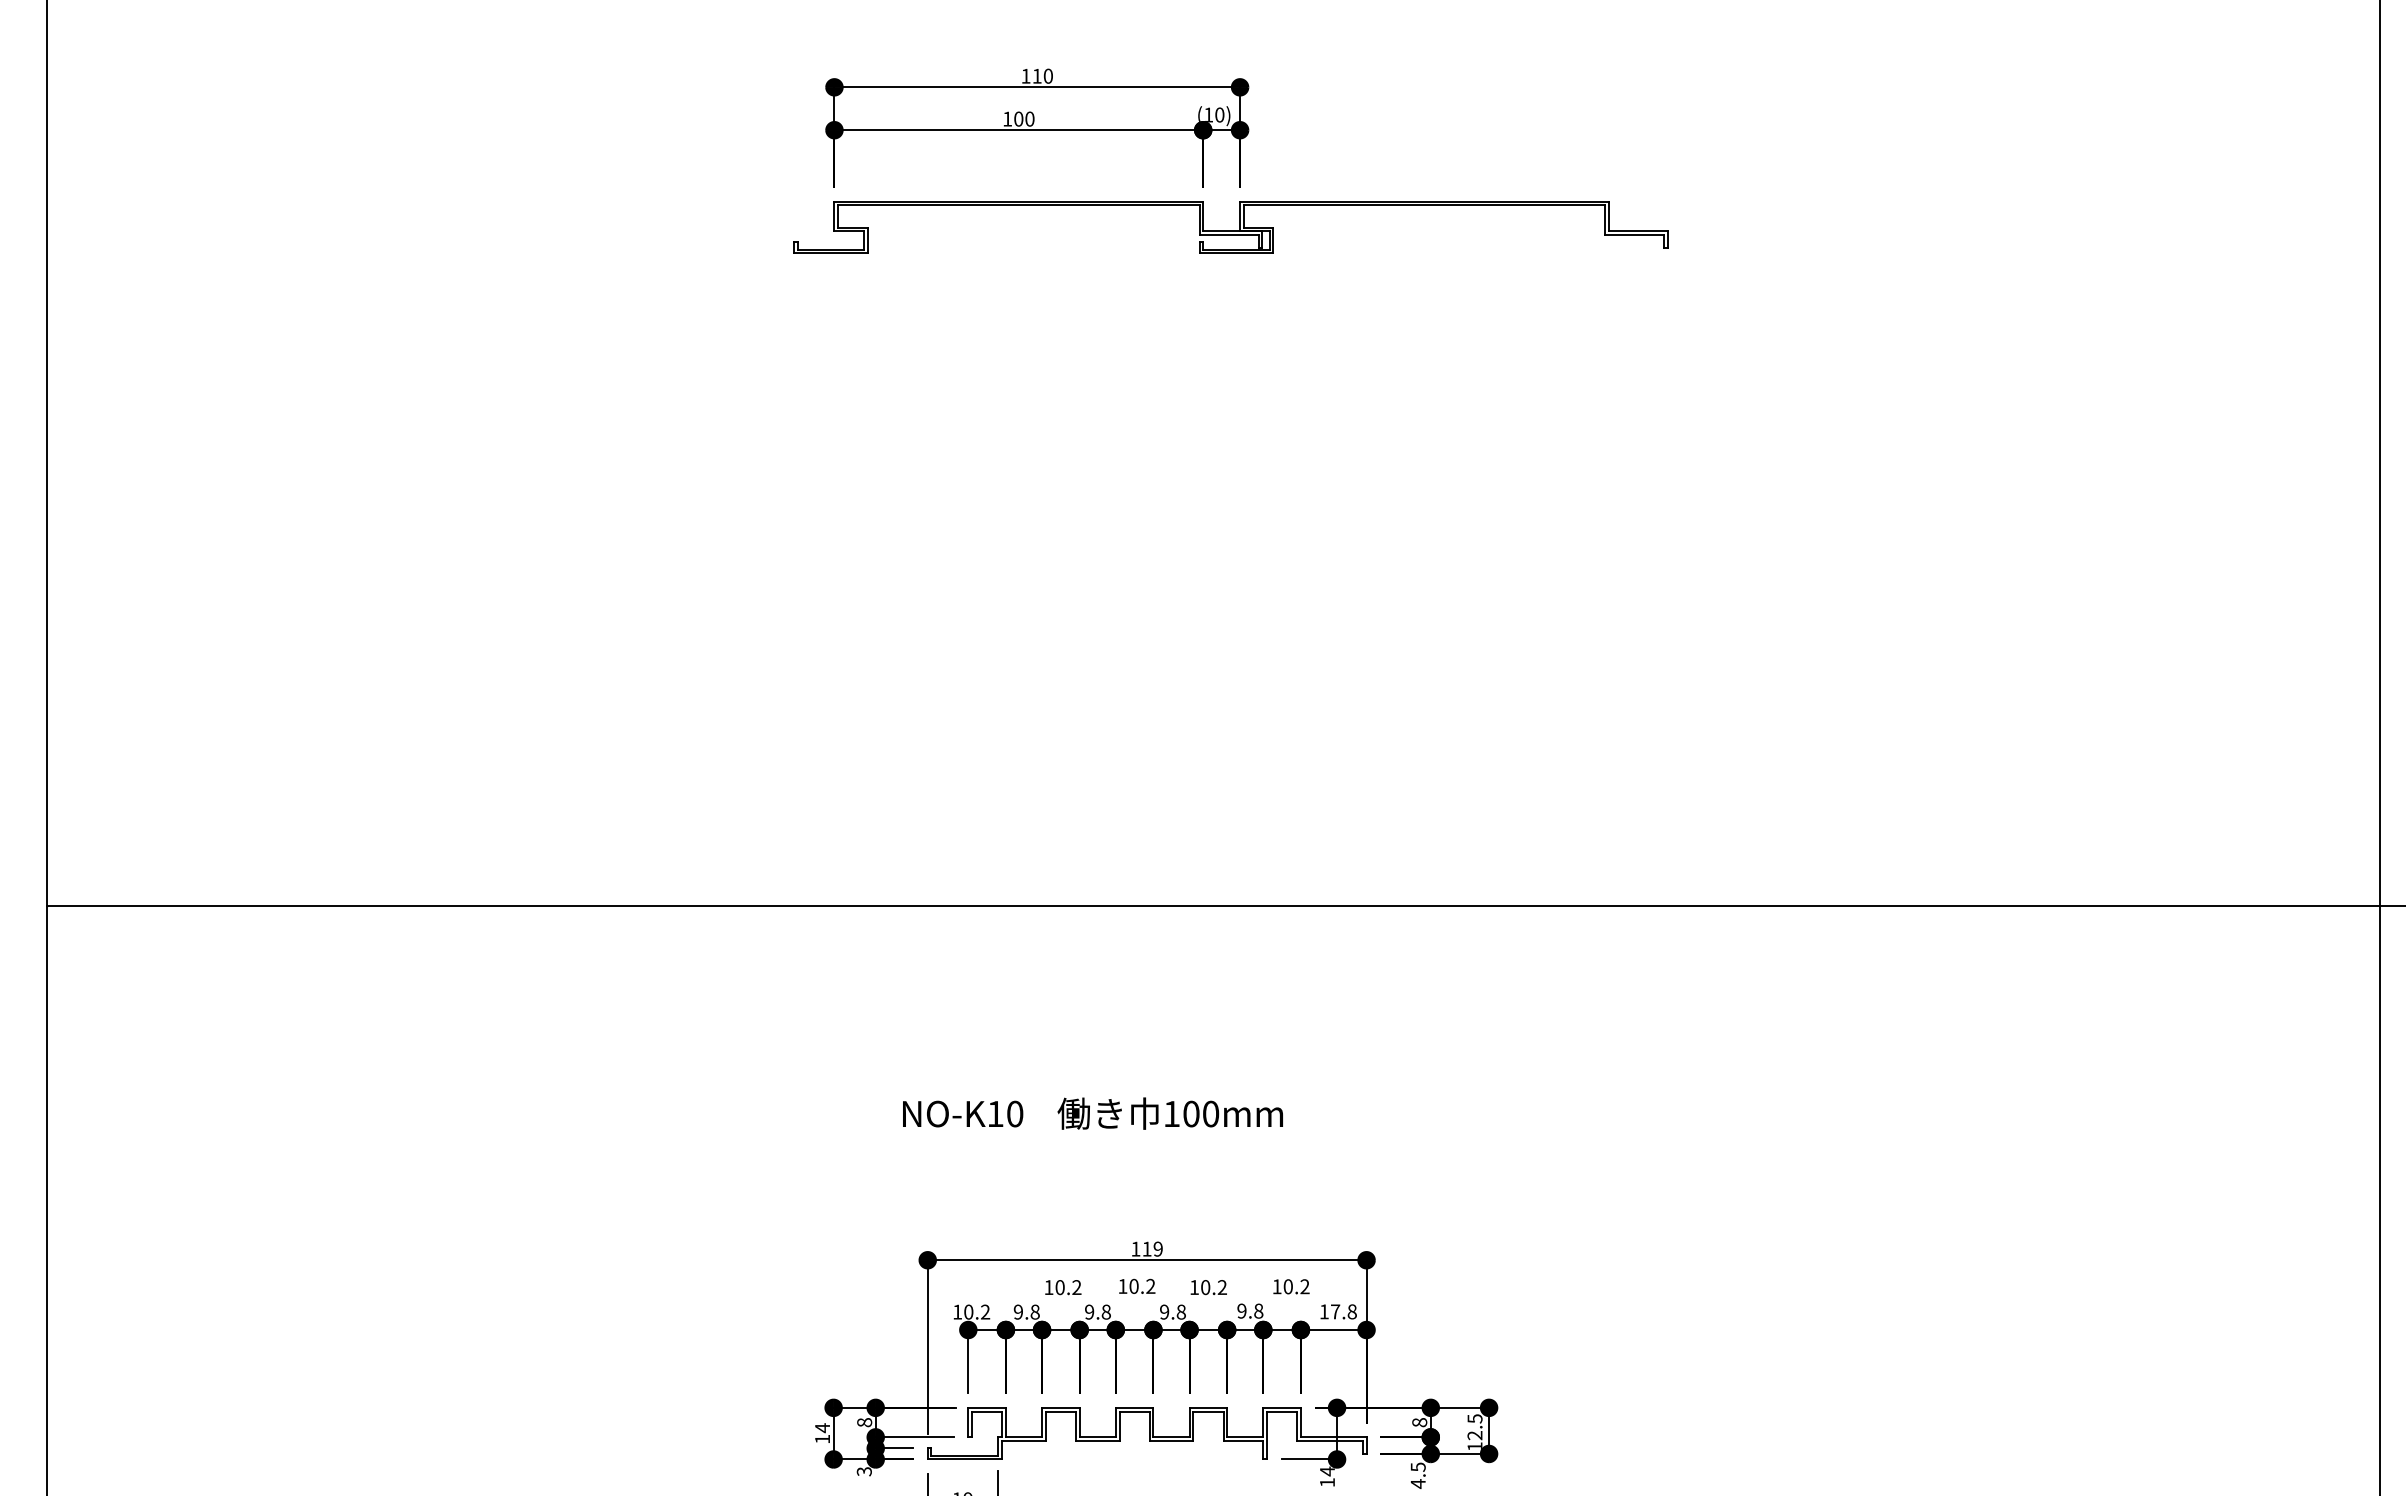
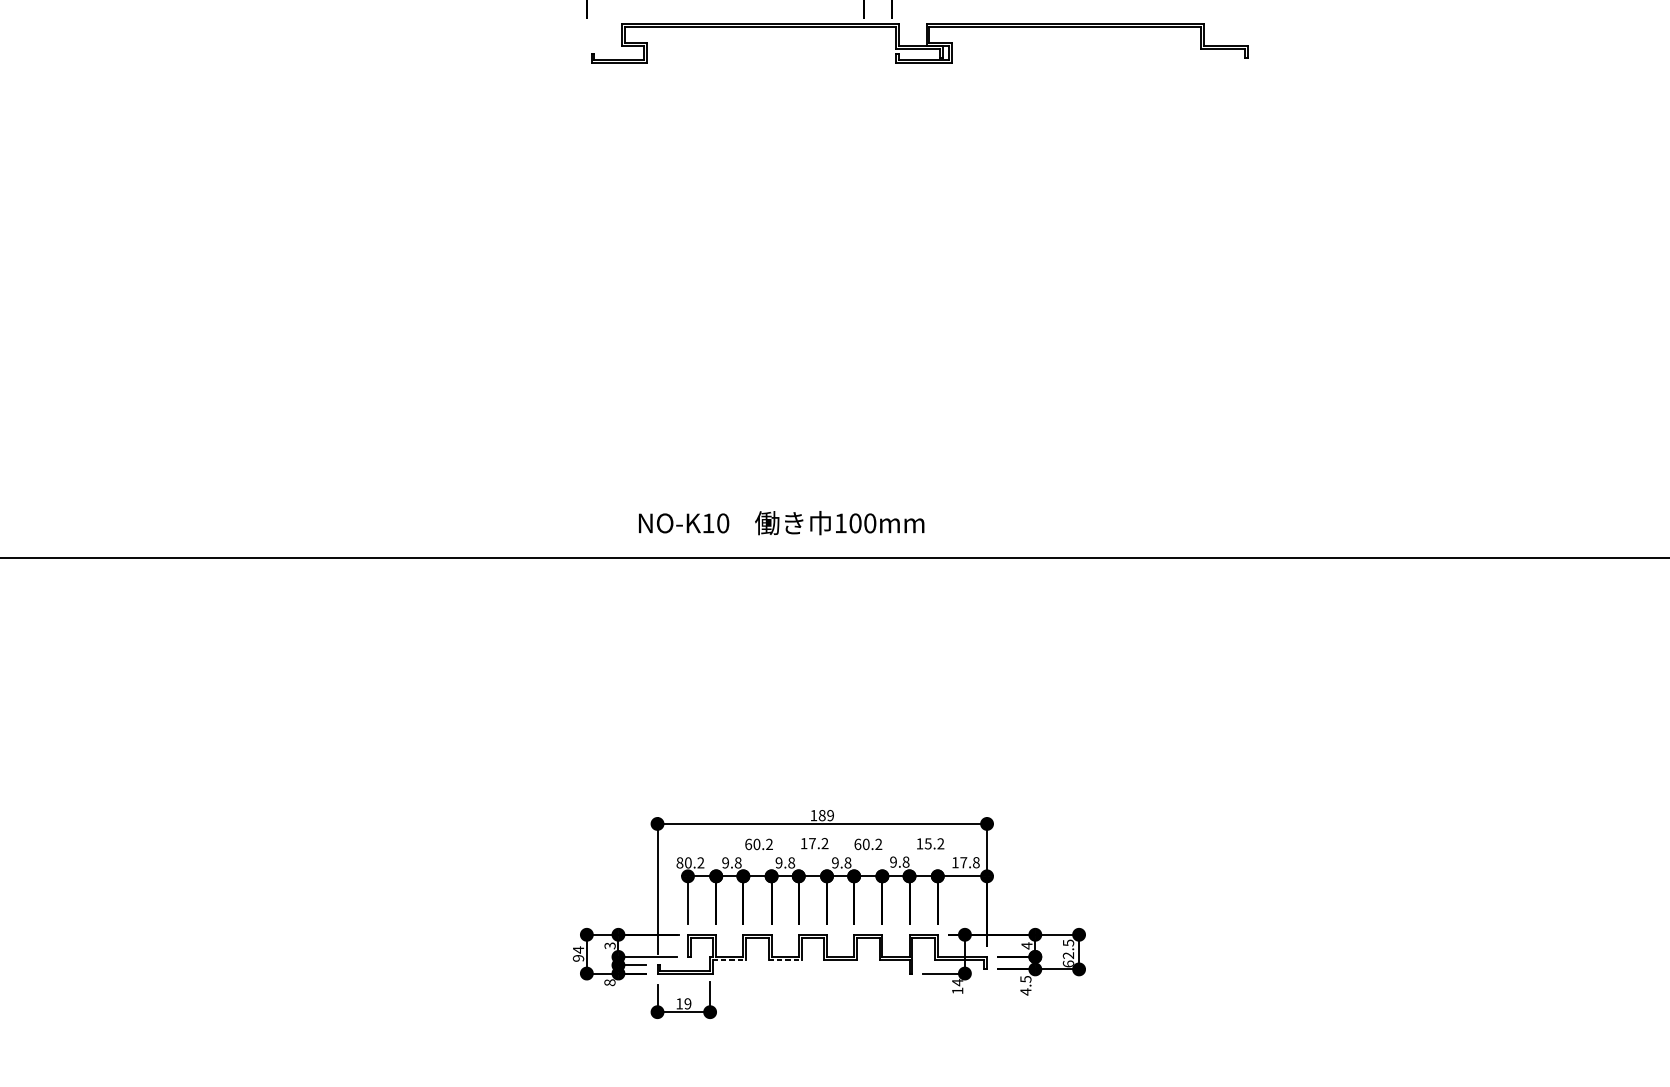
part: (1230, 227) -> (919, 43), moved
text: (1092, 1113) -> (781, 522), moved
text: (1146, 1248) -> (821, 815), 119 -> 189
text: (1133, 1285) -> (812, 842), 10.2 -> 17.2
text: (1287, 1286) -> (927, 843), 10.2 -> 15.2
text: (1048, 1287) -> (748, 844), 10.2 -> 60.2
text: (1194, 1287) -> (857, 844), 10.2 -> 60.2
text: (957, 1311) -> (679, 862), 10.2 -> 80.2
text: (864, 1422) -> (610, 945), 8 -> 3
text: (1419, 1422) -> (1026, 945), 8 -> 4
text: (822, 1438) -> (578, 957), 14 -> 94
line: (1024, 1441) -> (730, 960), solid -> dashed
line: (1097, 1441) -> (785, 960), solid -> dashed
text: (1474, 1446) -> (1068, 963), 12.5 -> 62.5
text: (863, 1471) -> (609, 982), 3 -> 8

